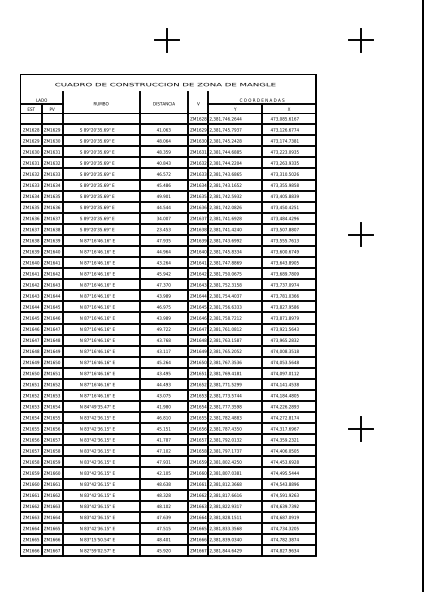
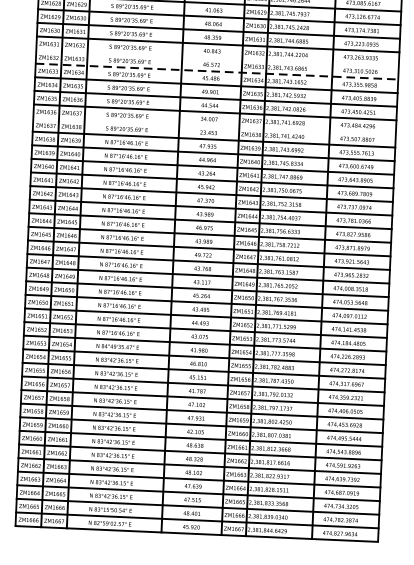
line: (167, 168) -> (216, 57), removed
line: (168, 179) -> (217, 71), solid -> dashed
line: (167, 223) -> (213, 125), removed

